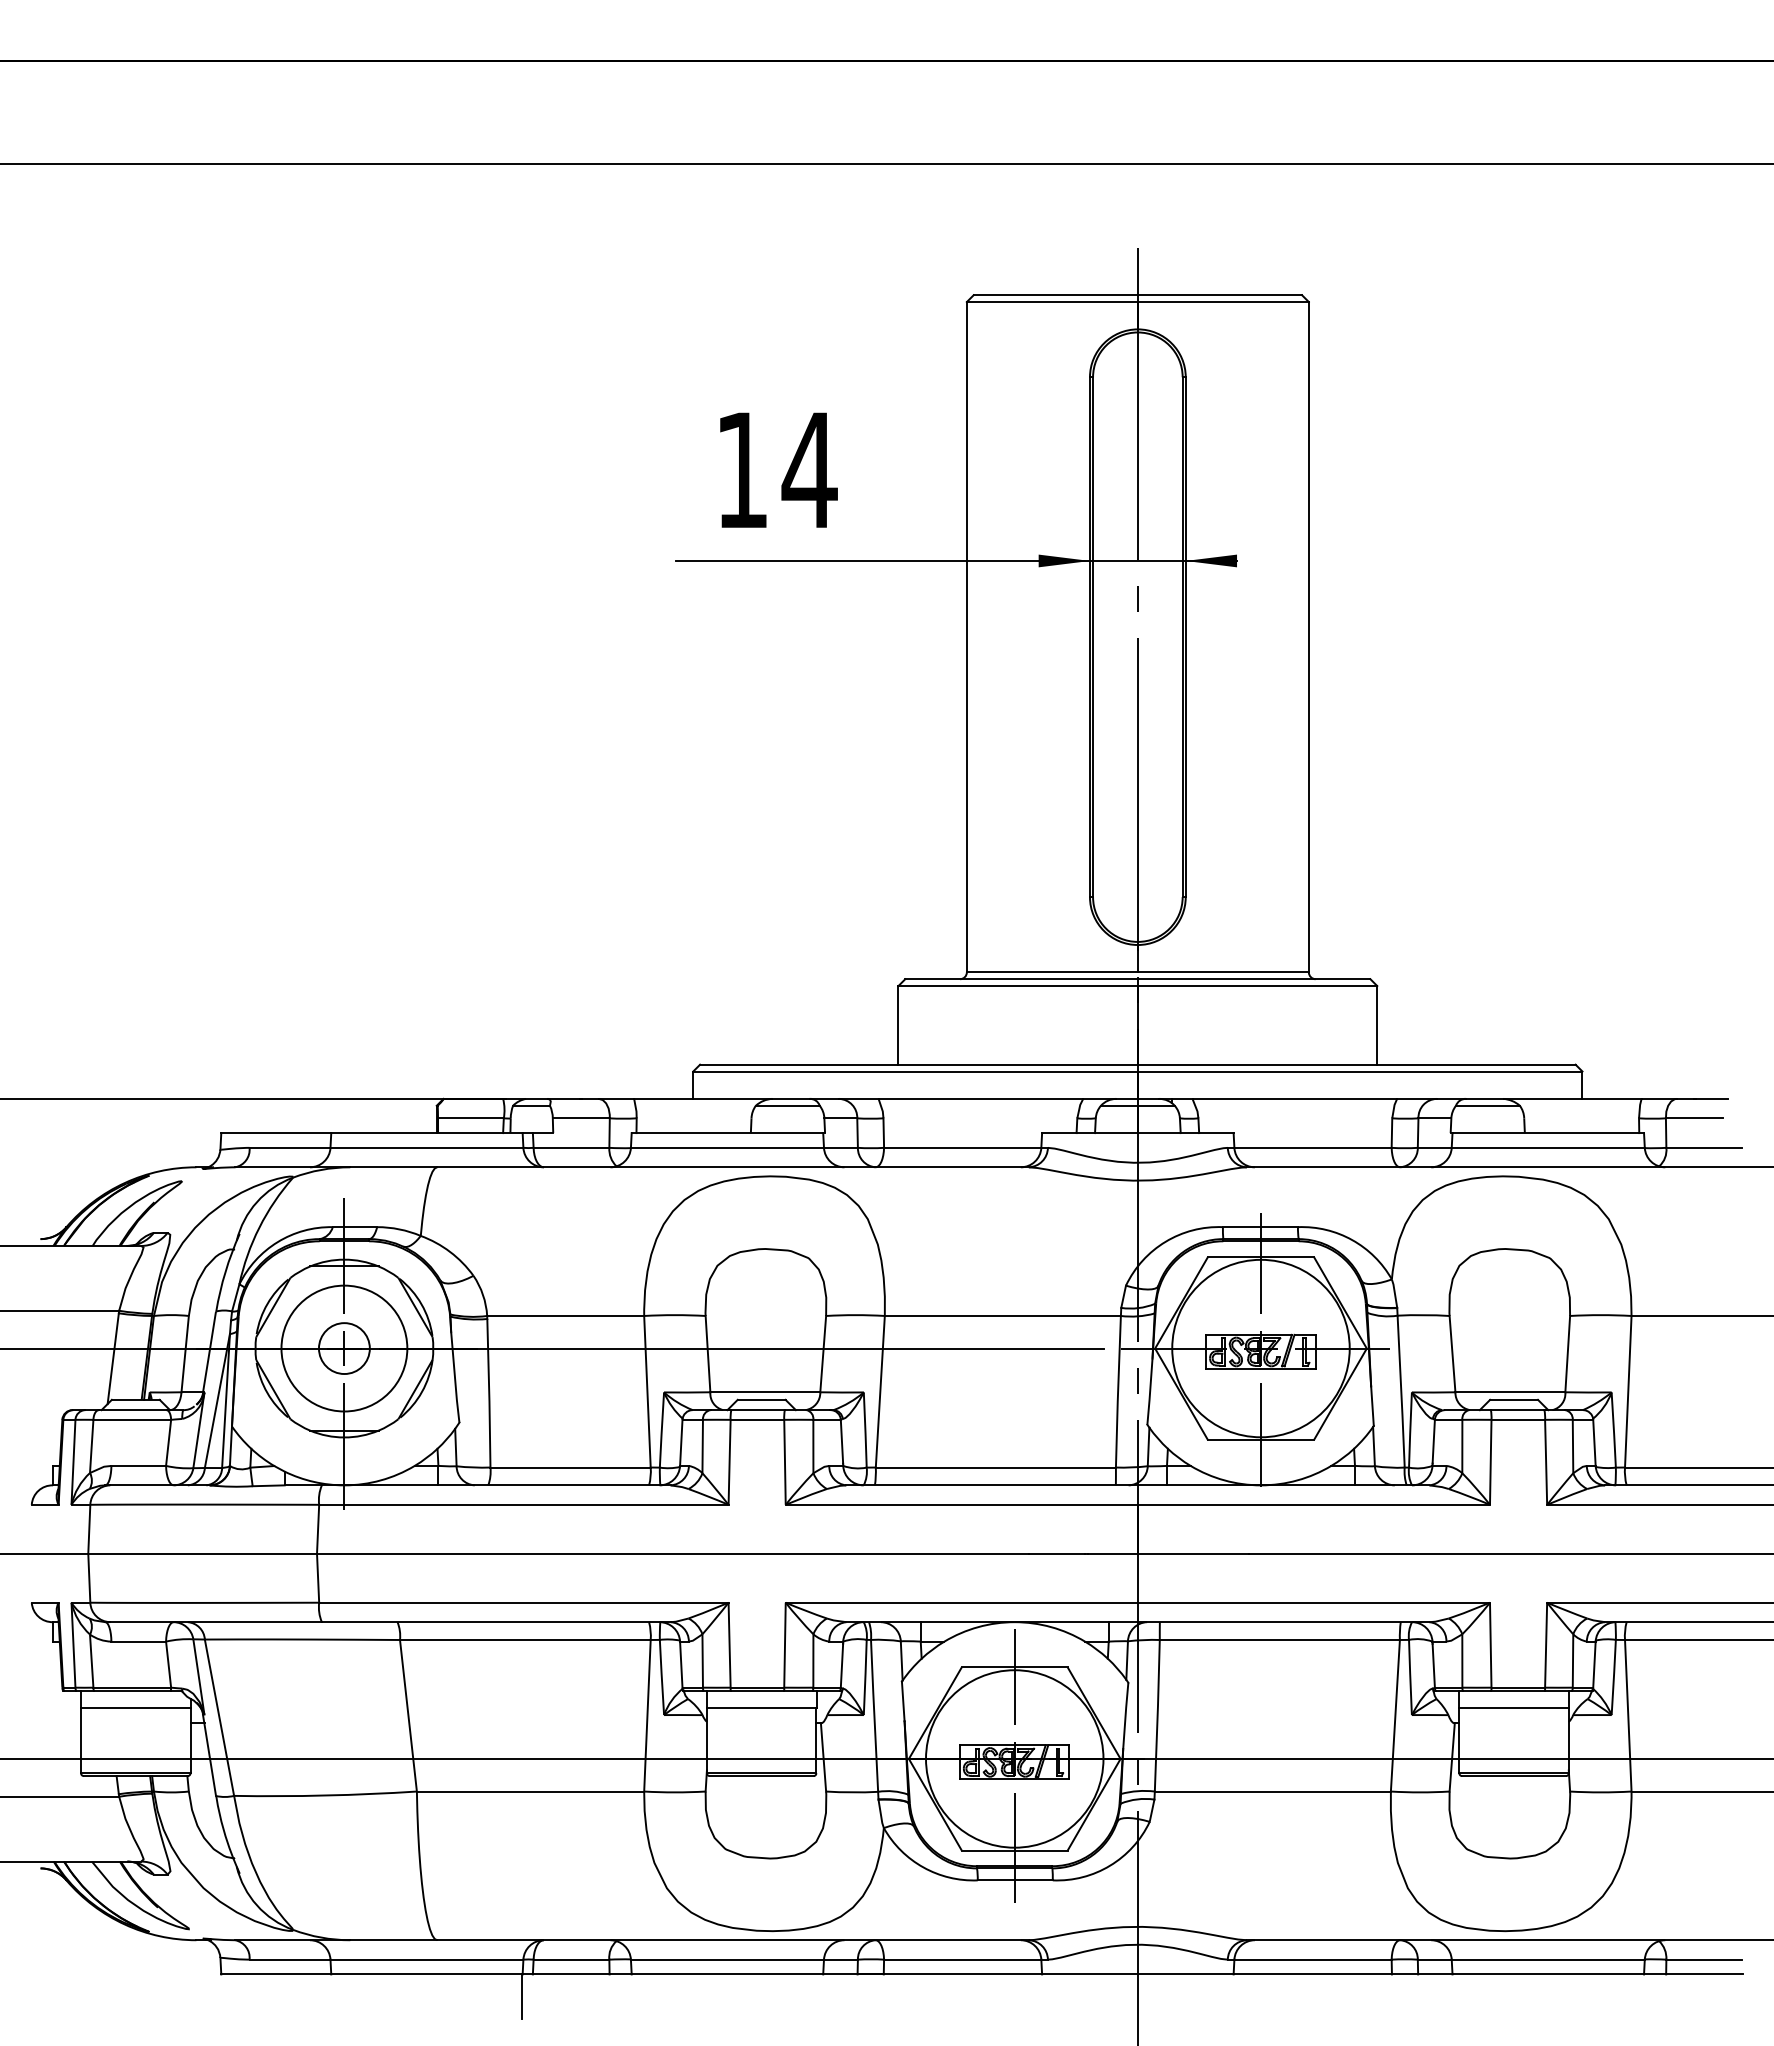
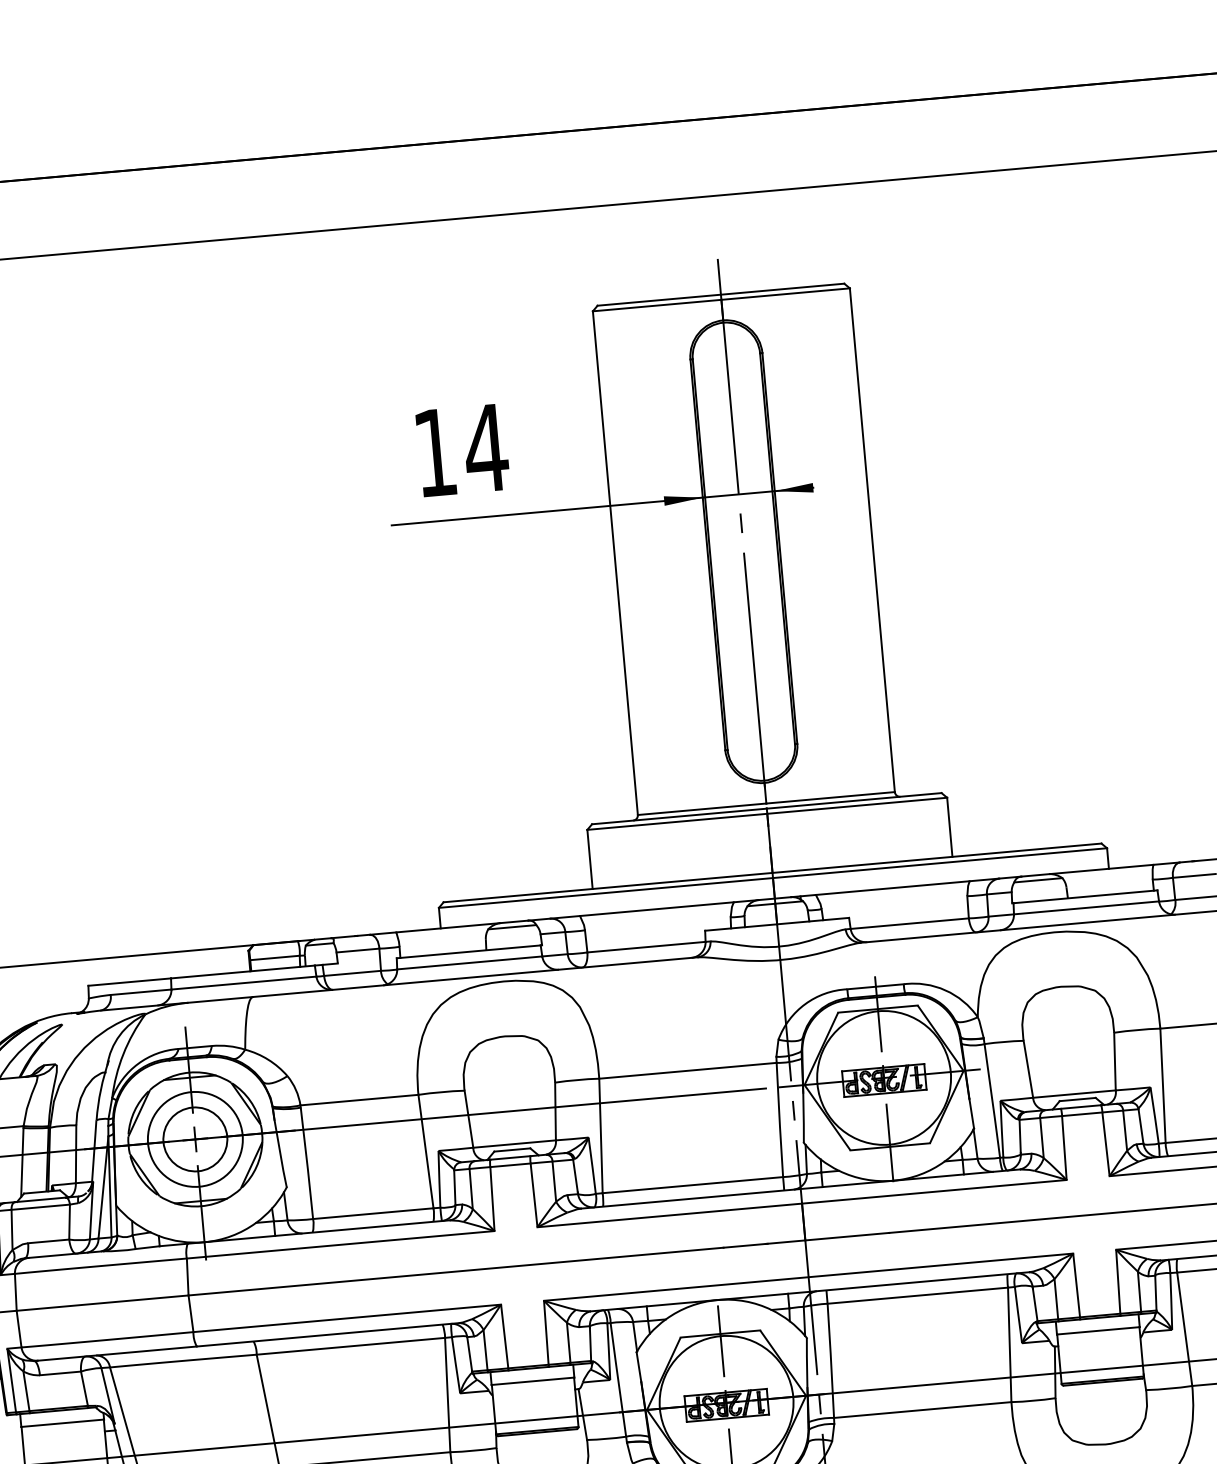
circle: (344, 1348) -> (195, 1139), size x1.67

